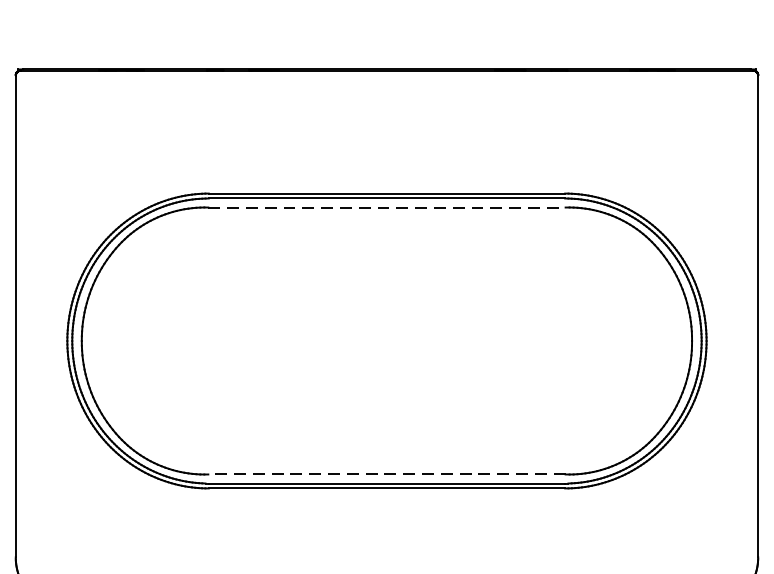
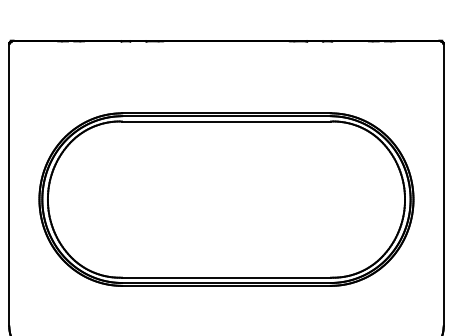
line: (387, 207) -> (226, 121), dashed -> solid
line: (387, 474) -> (226, 277), dashed -> solid

